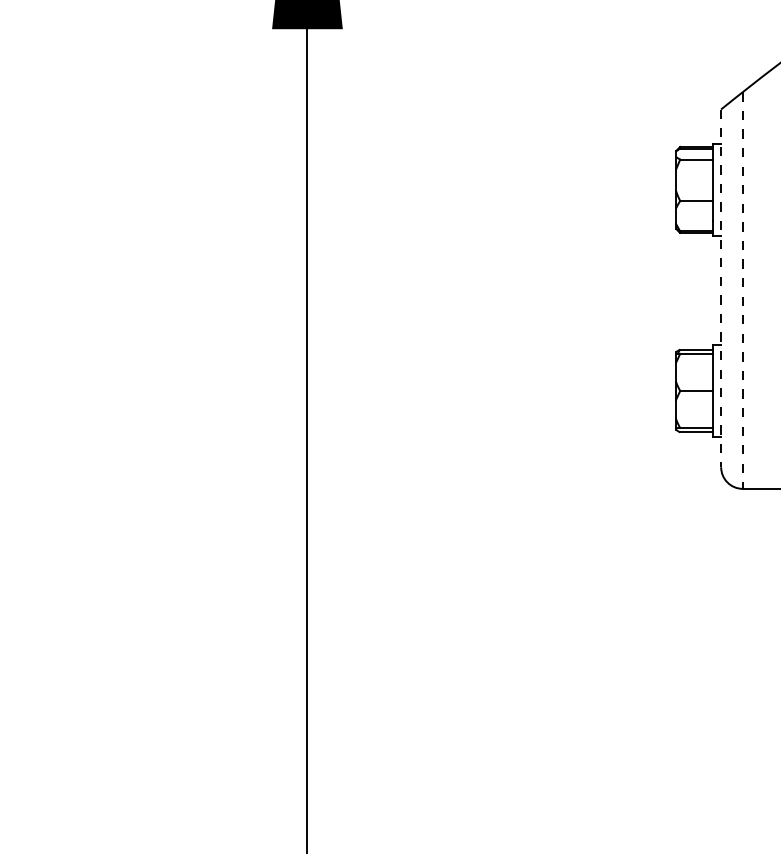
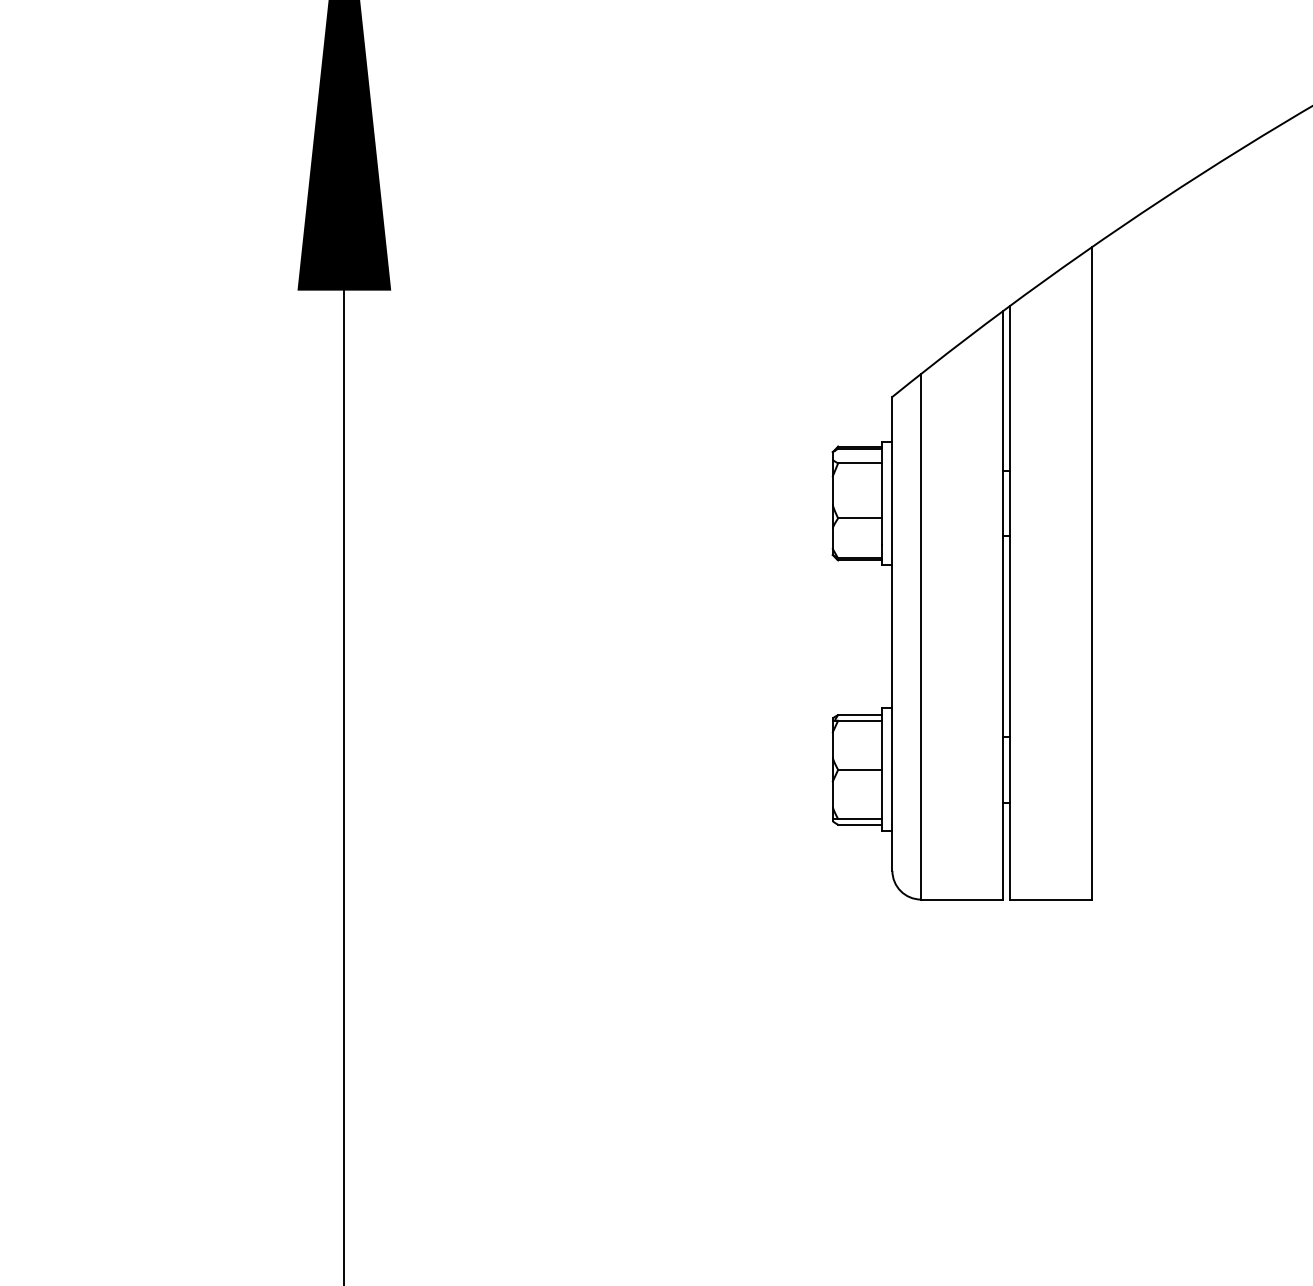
line: (721, 288) -> (892, 633), dashed -> solid
line: (743, 290) -> (921, 636), dashed -> solid

